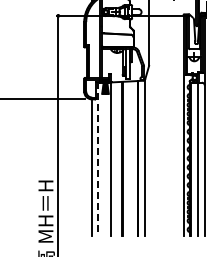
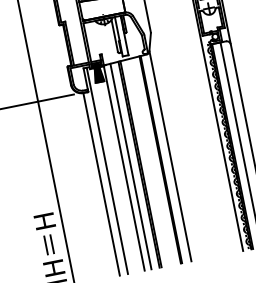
line: (98, 158) -> (107, 170), dashed -> solid
line: (115, 158) -> (130, 166), added

